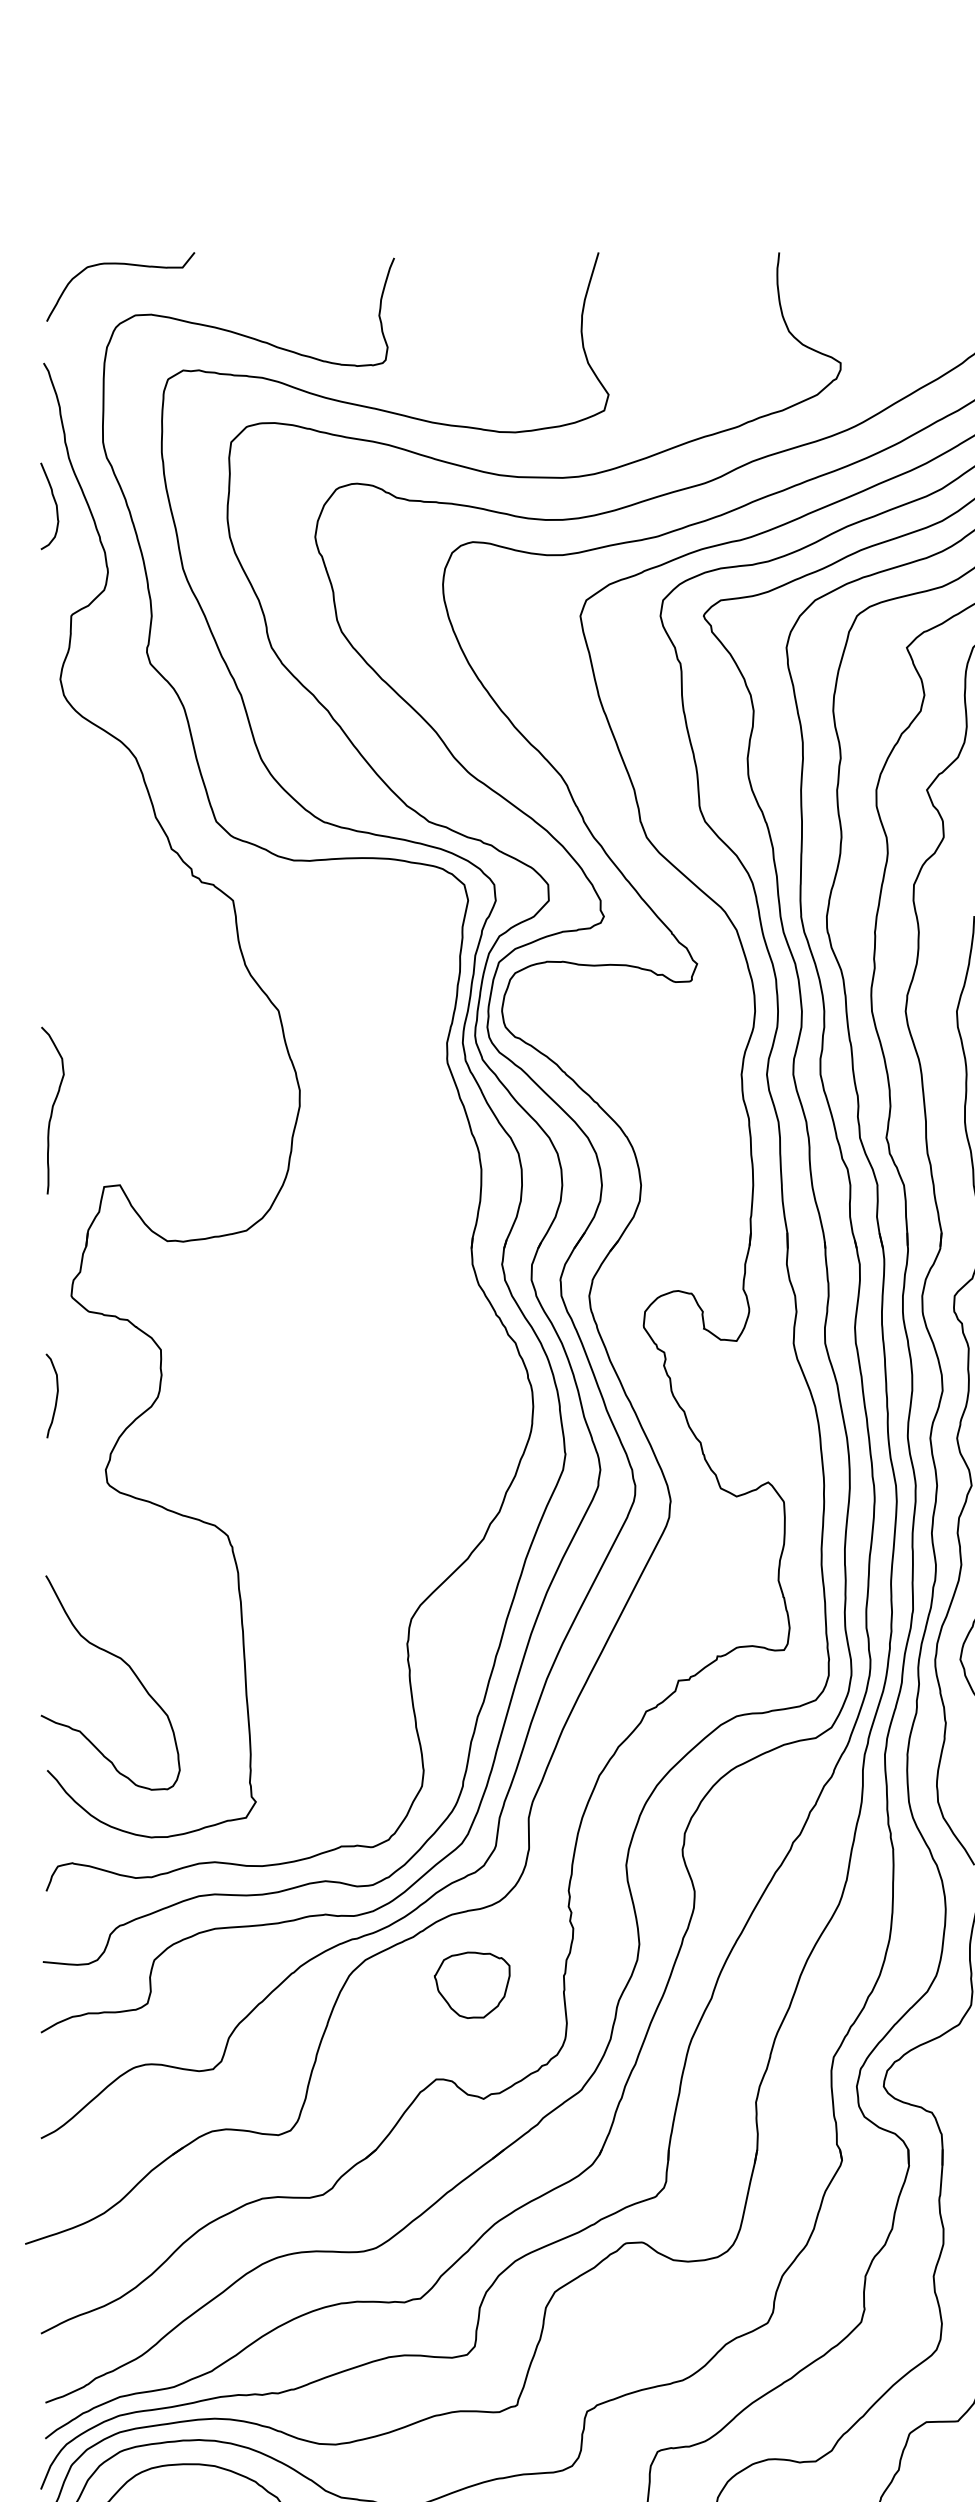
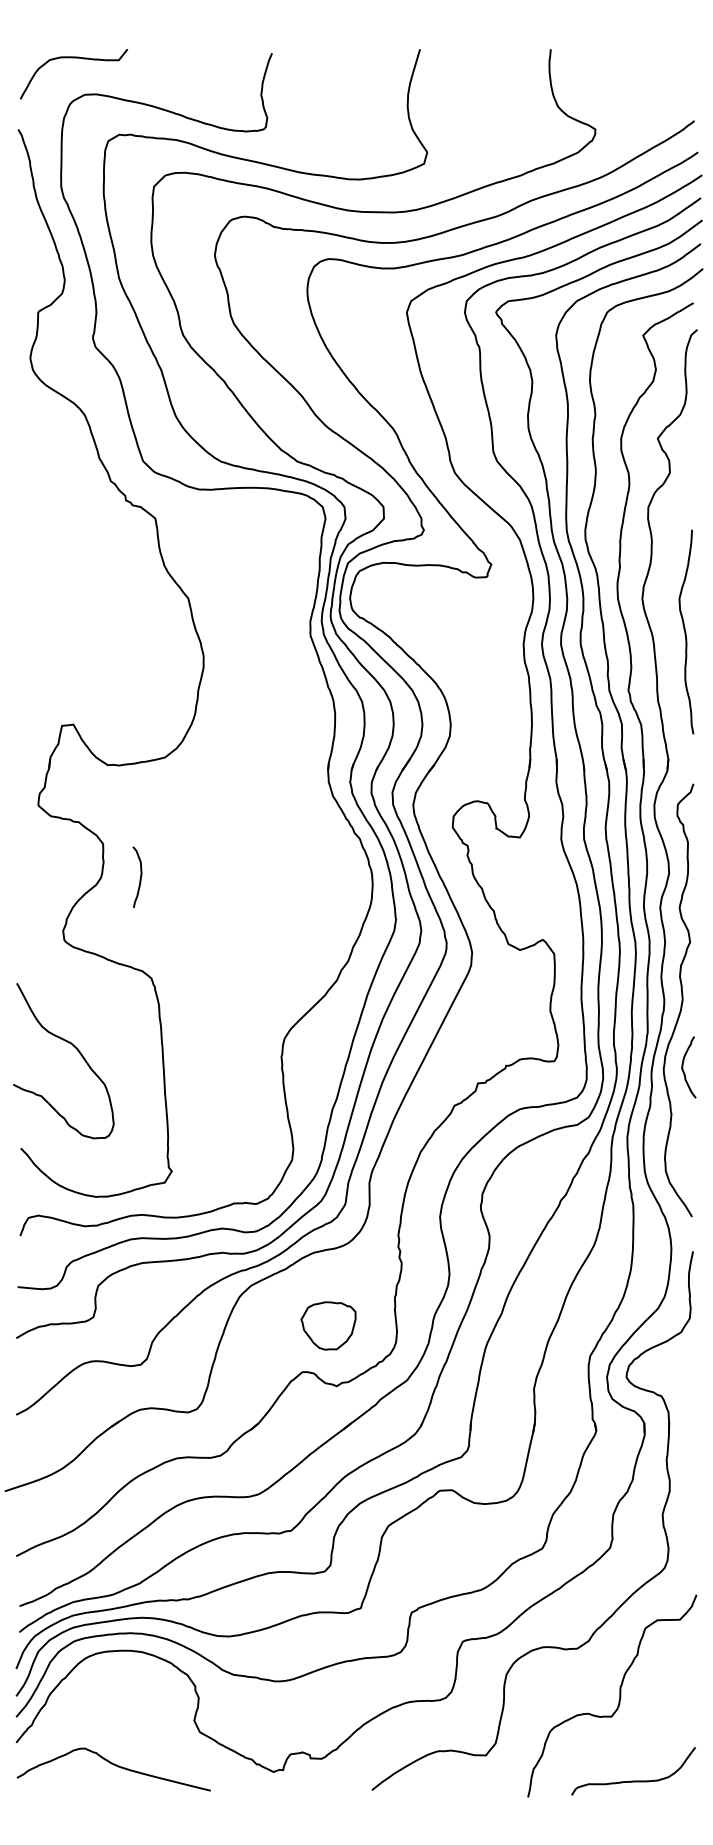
curve: (55, 505) -> (26, 232), removed
curve: (52, 1110) -> (24, 670), removed
curve: (55, 1397) -> (139, 878), moved
curve: (129, 1669) -> (77, 1051), moved
part: (472, 1984) -> (328, 1325), moved

